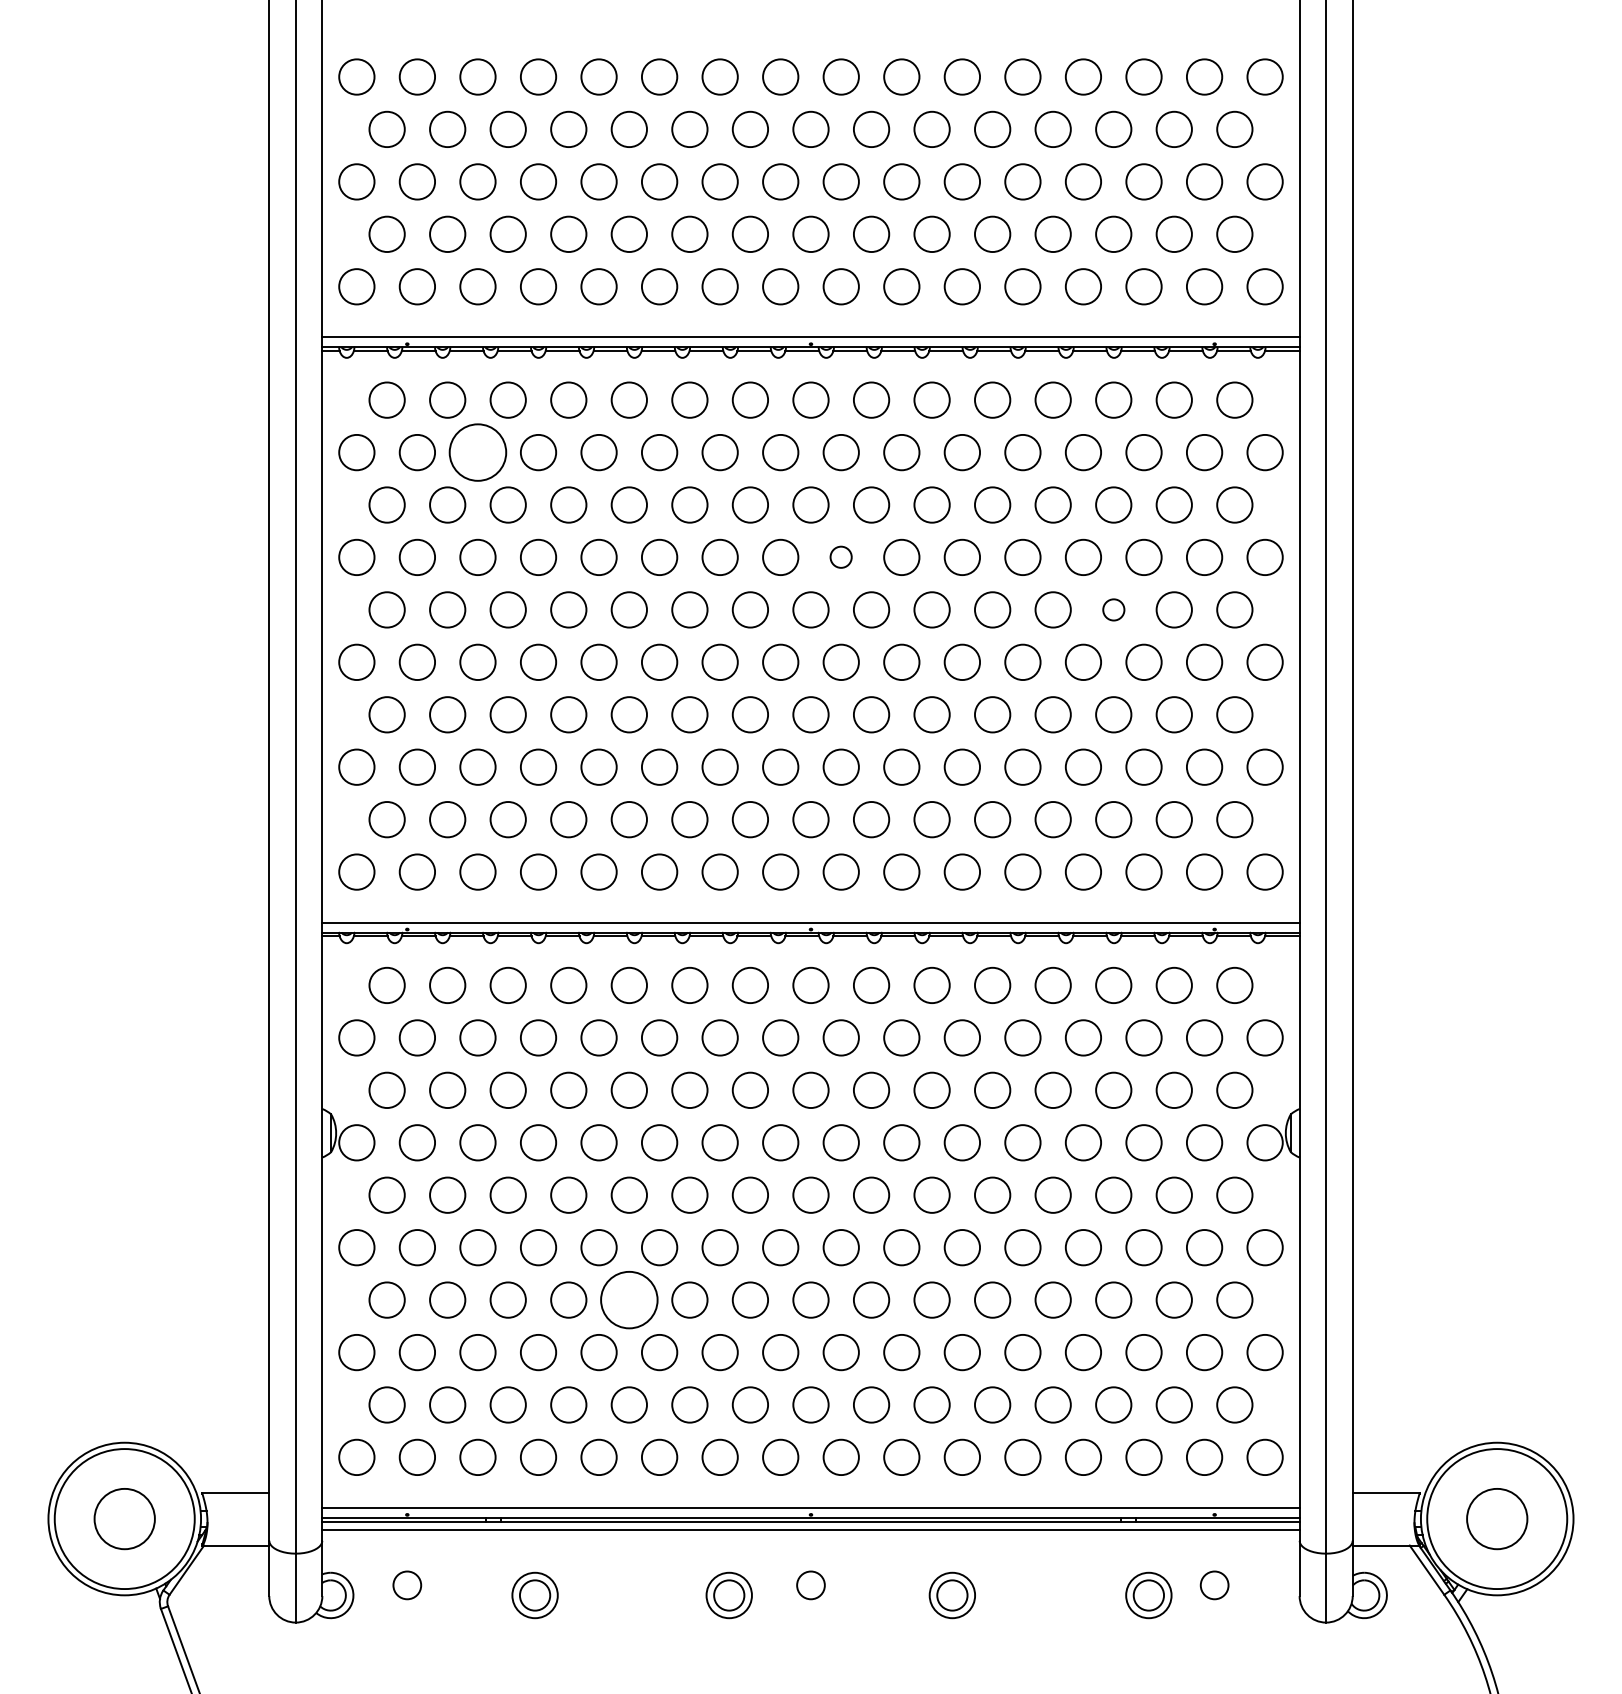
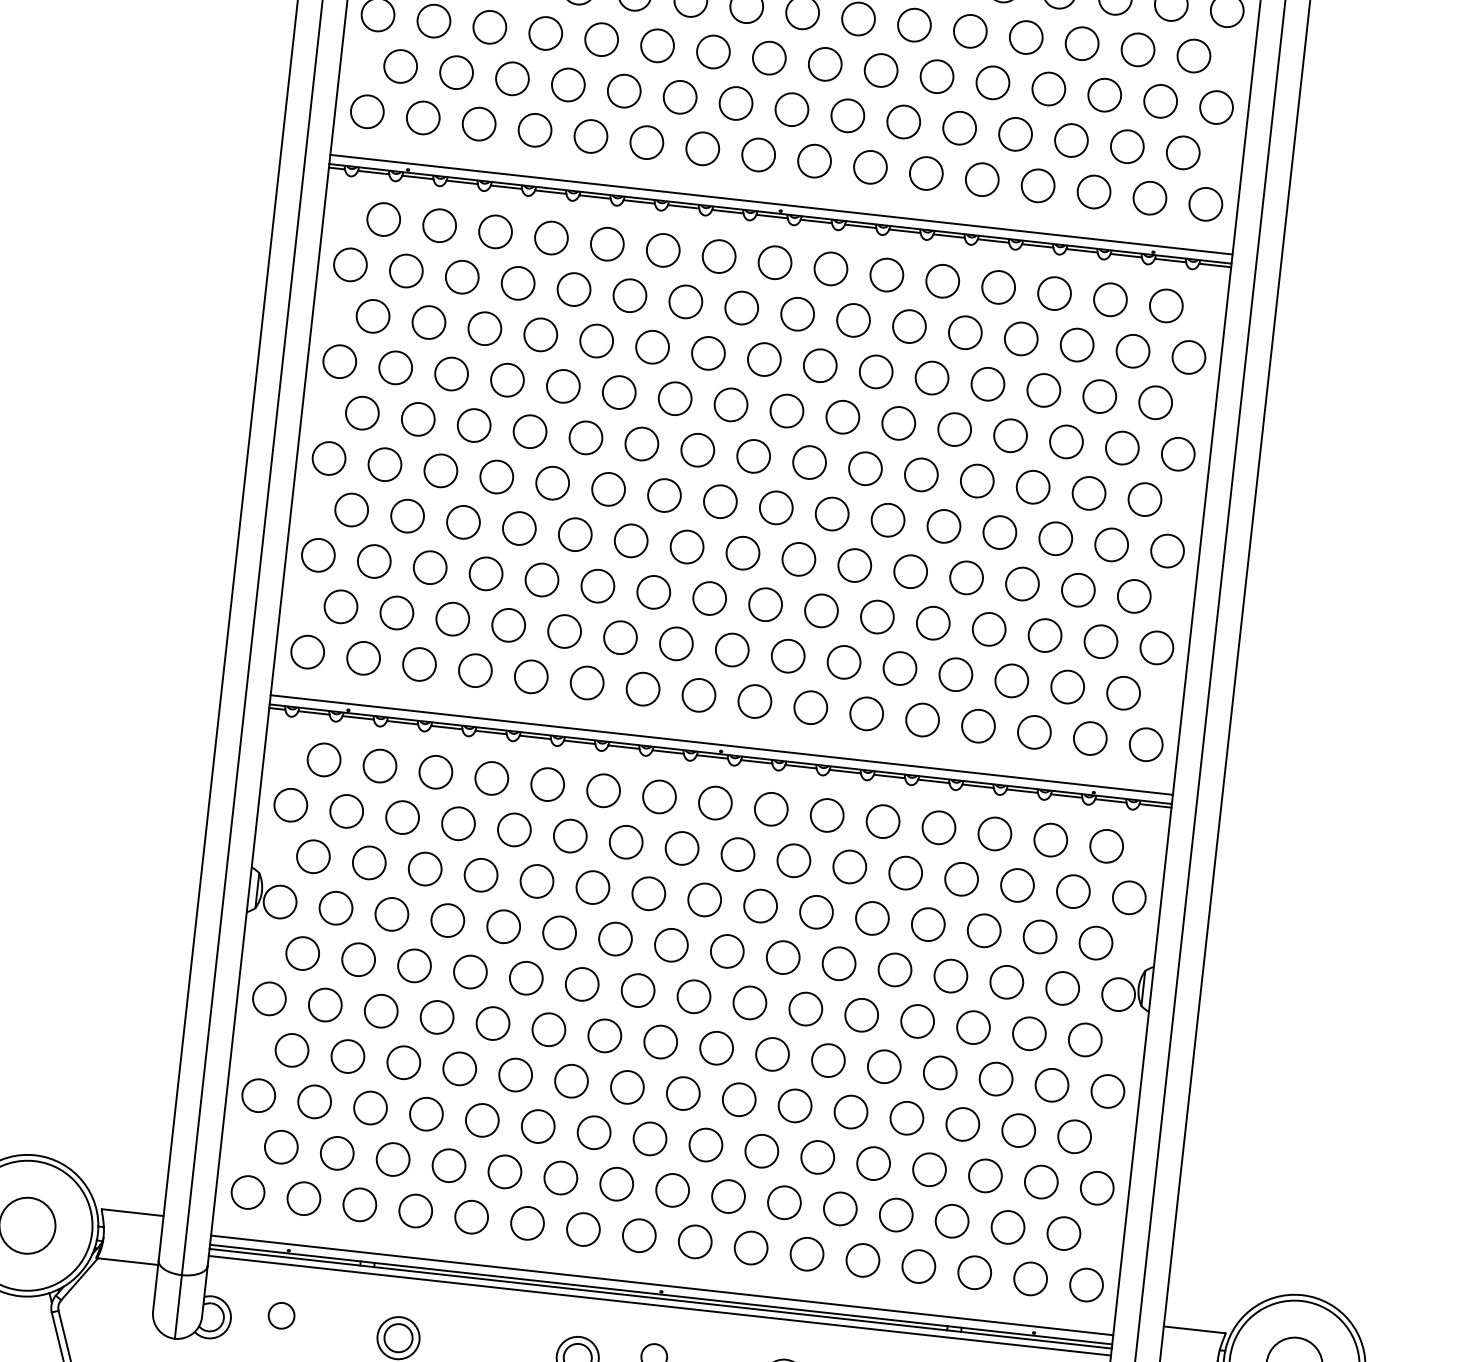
circle: (477, 452) -> (461, 277), size x0.62
circle: (840, 556) -> (786, 410), size x1.67
circle: (1113, 609) -> (1032, 486), size x1.67
circle: (629, 1299) -> (515, 1074), size x0.62

